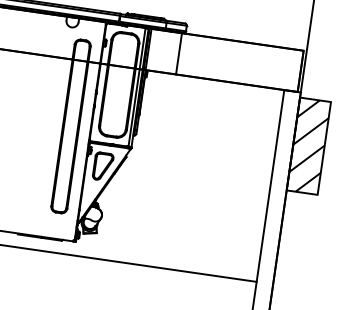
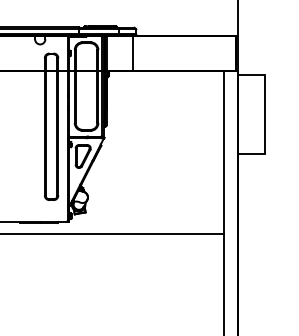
hatch: (308, 145) -> (251, 114), removed

